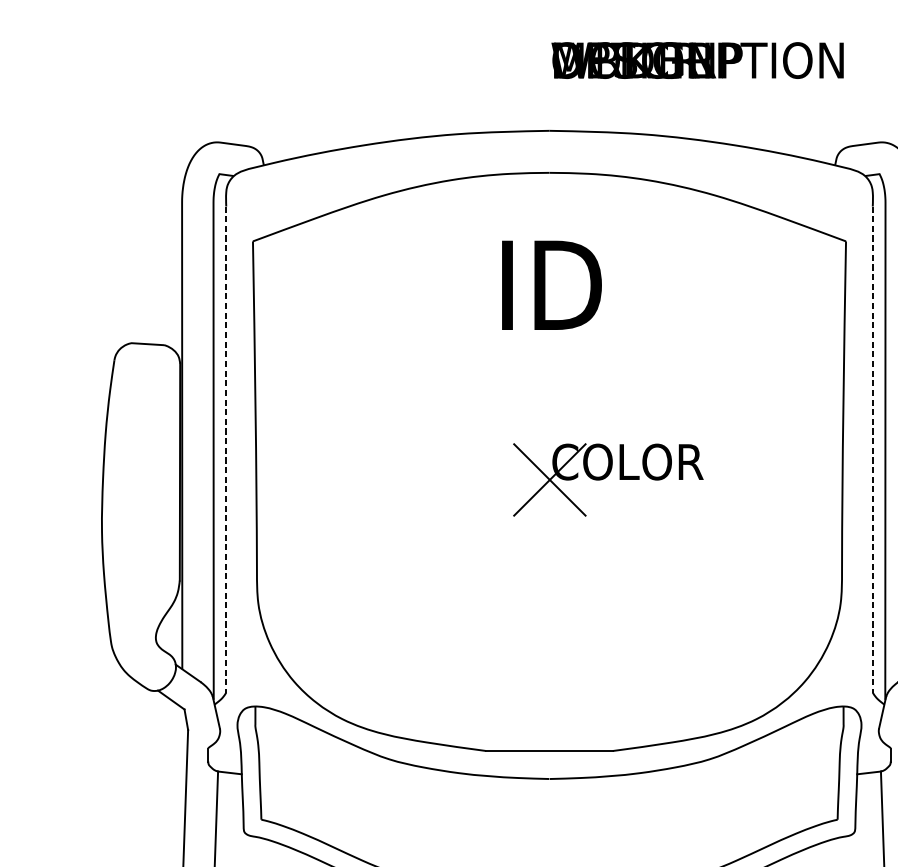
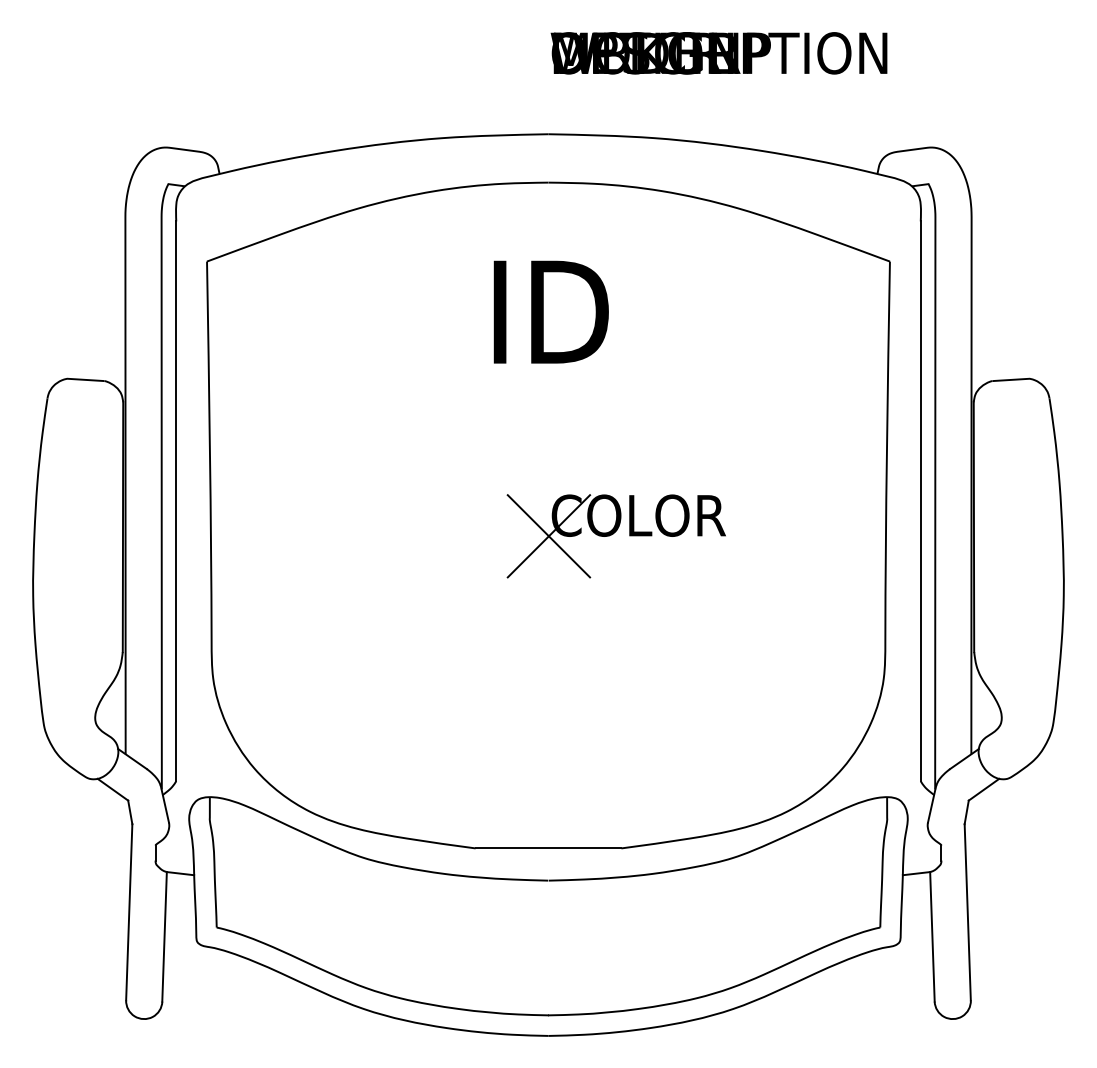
line: (226, 449) -> (176, 501), dashed -> solid
line: (872, 449) -> (920, 501), dashed -> solid

